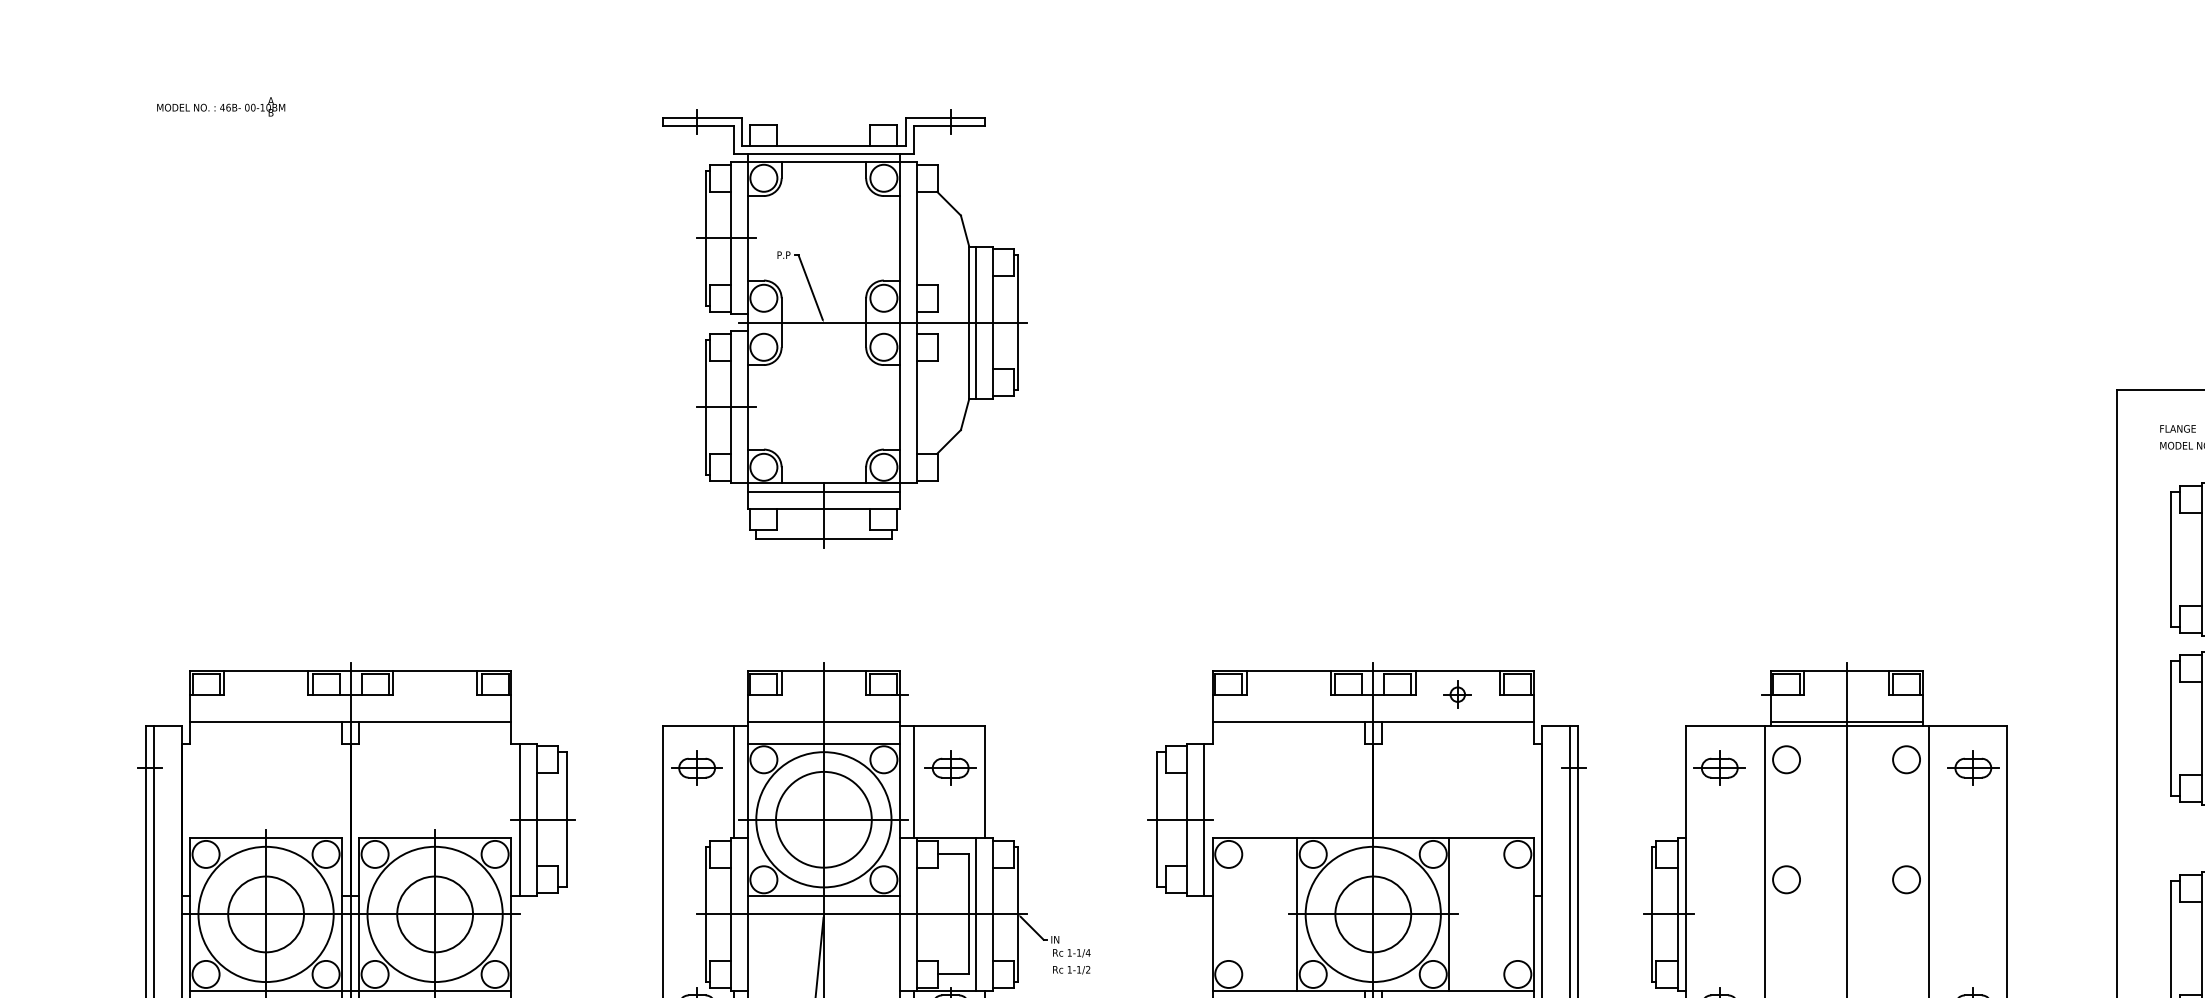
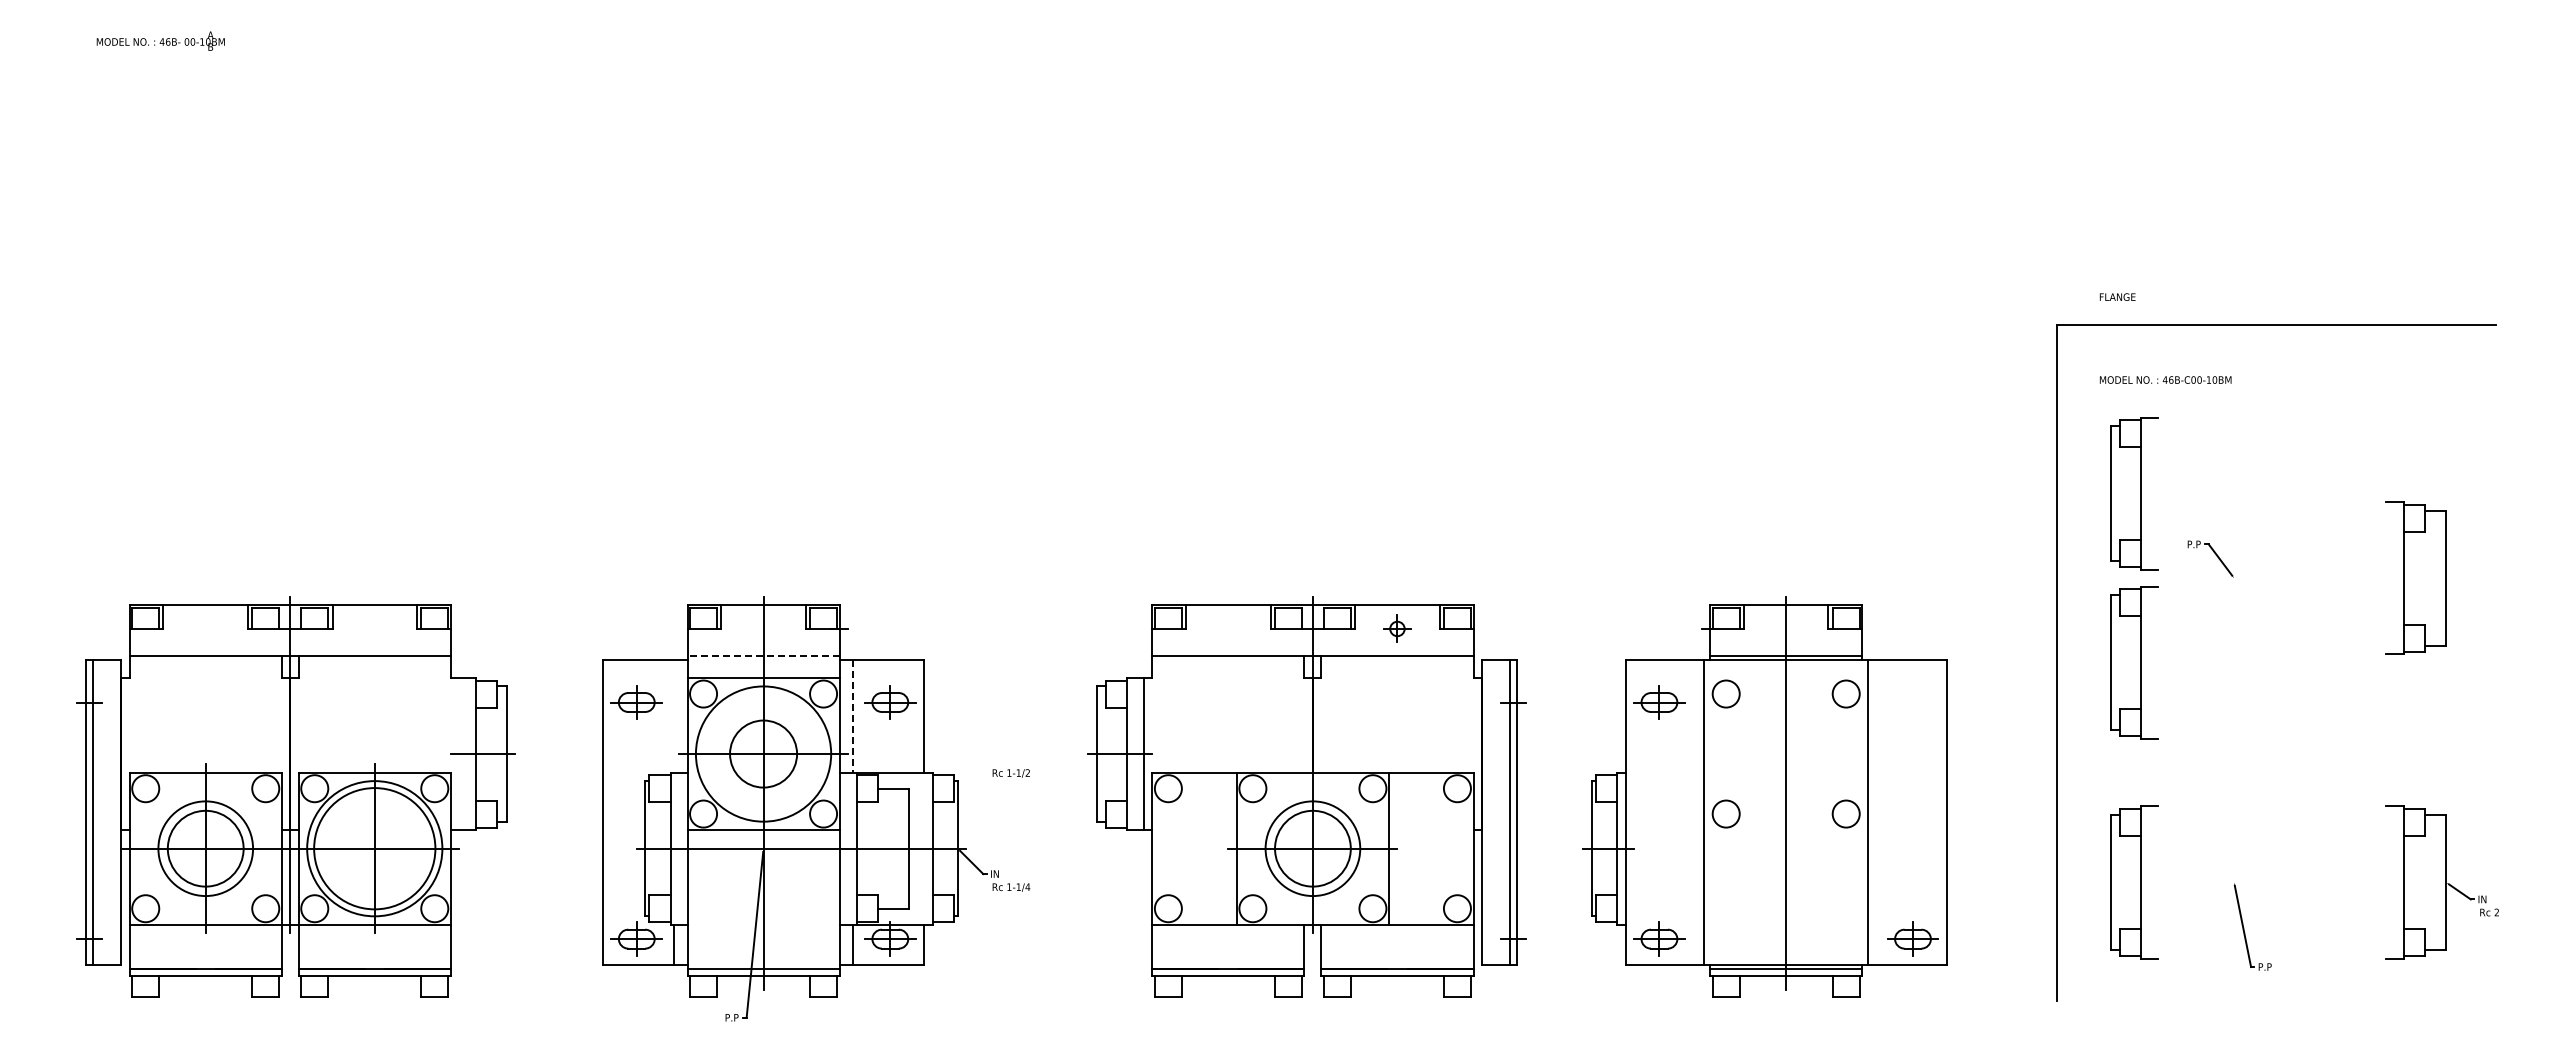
part: (844, 328) -> (784, 262), removed
text: (2177, 428) -> (2117, 296), moved
line: (823, 722) -> (763, 656), solid -> dashed
part: (1972, 768) -> (1912, 702), removed
line: (733, 782) -> (673, 716), removed
line: (913, 782) -> (853, 716), solid -> dashed
line: (519, 819) -> (459, 753), removed
circle: (823, 819) -> (763, 753), size x0.7
circle: (265, 914) -> (205, 848), size x0.7
circle: (434, 914) -> (374, 848), size x1.6
line: (975, 914) -> (915, 848), removed
circle: (1372, 914) -> (1312, 848), size x0.7
text: (1070, 970) -> (1010, 773), moved

